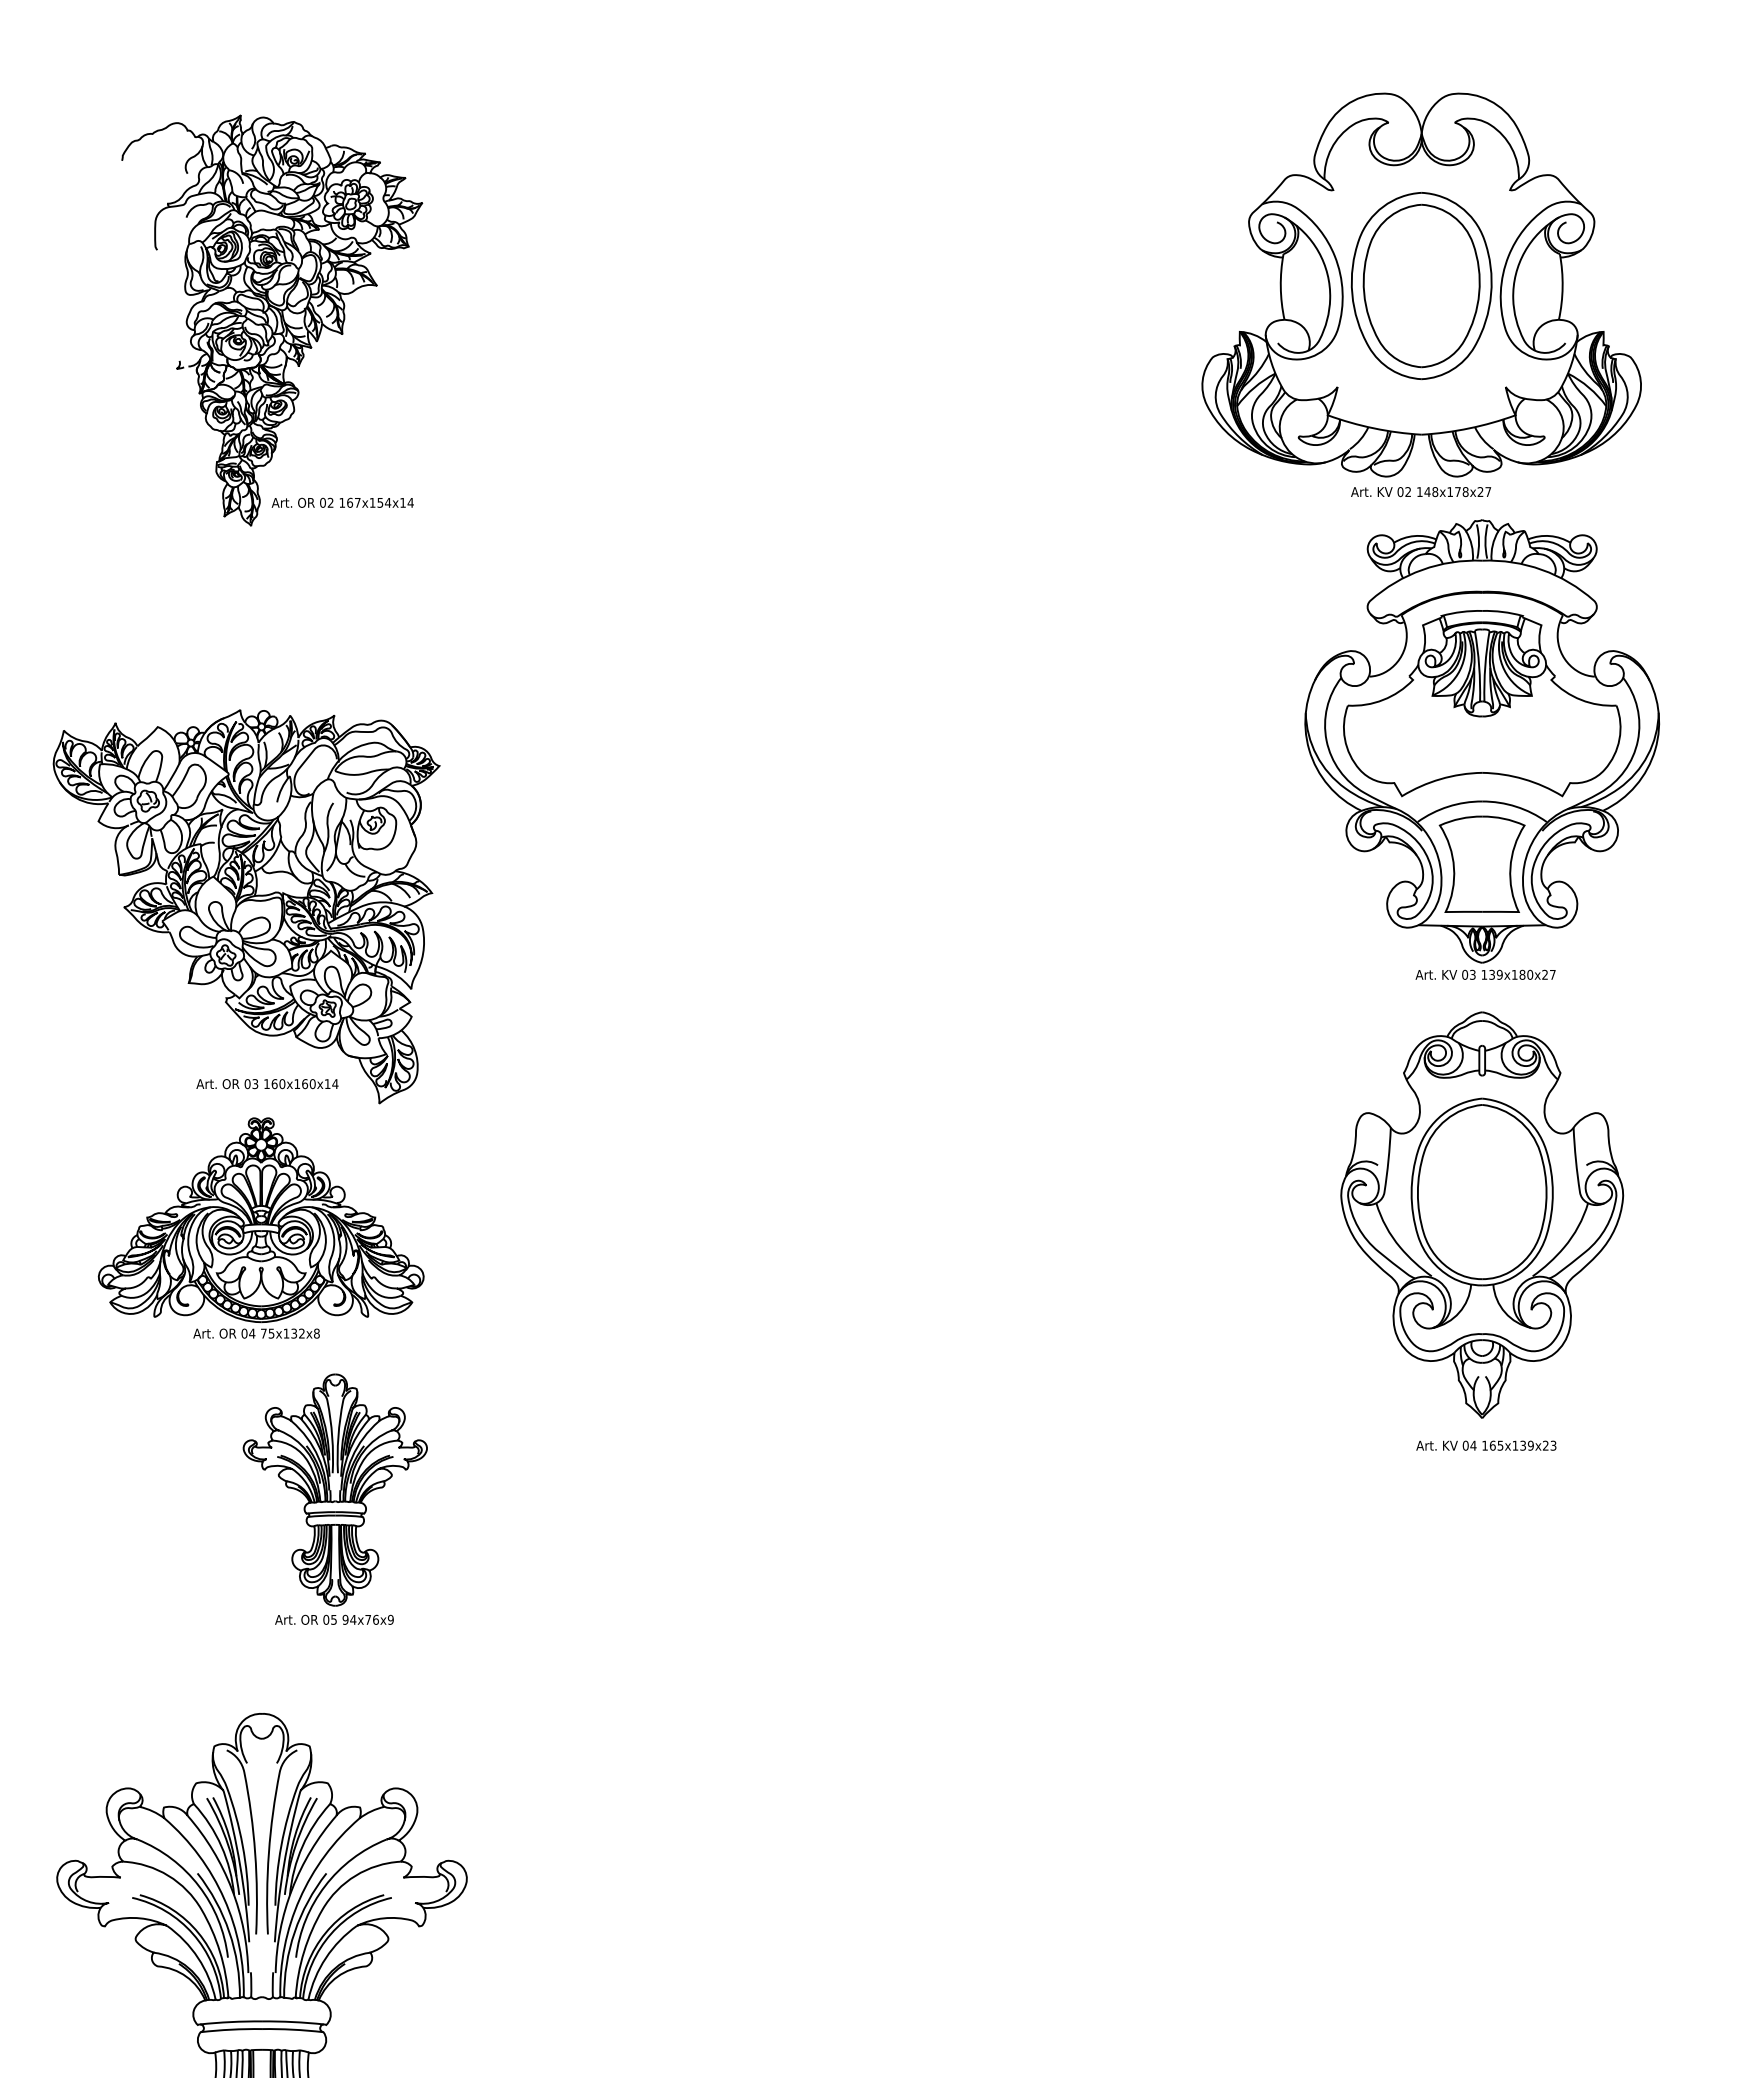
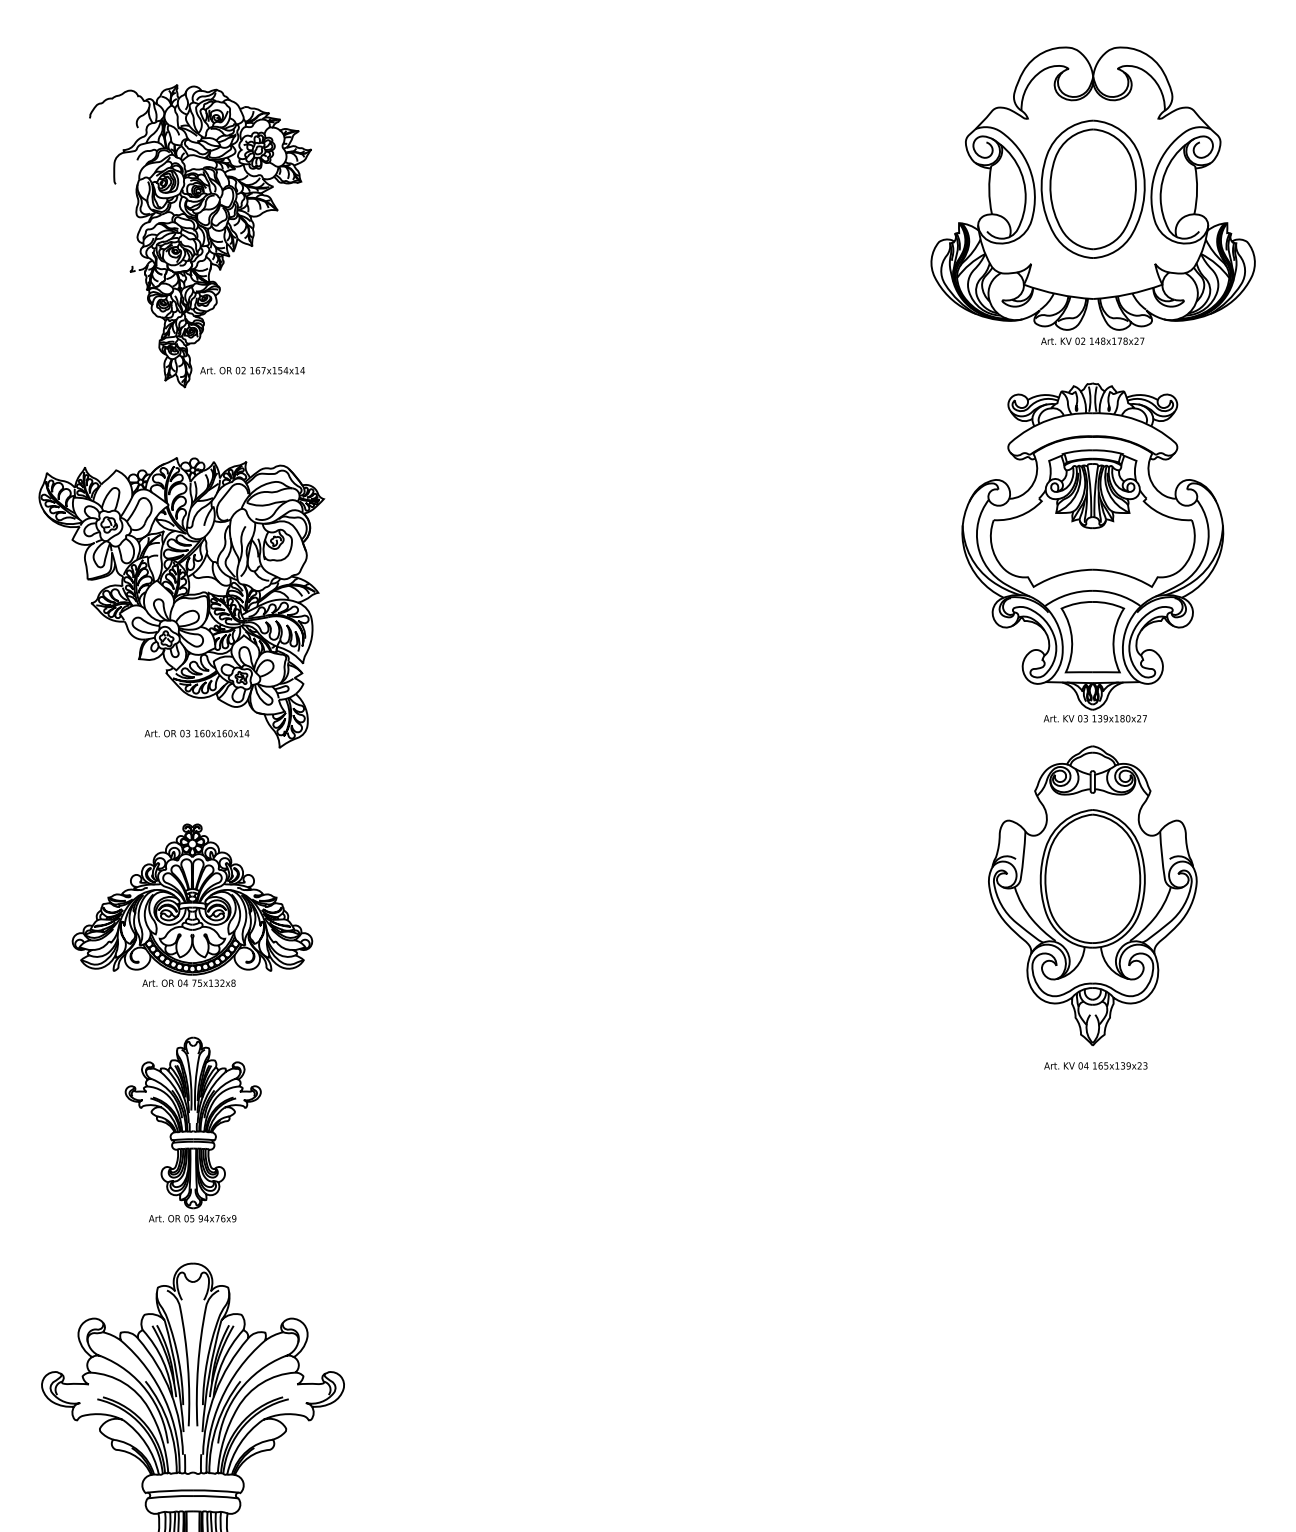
part: (1421, 294) -> (1093, 195), moved
part: (246, 906) -> (181, 602), moved
part: (334, 1498) -> (192, 1129), moved

